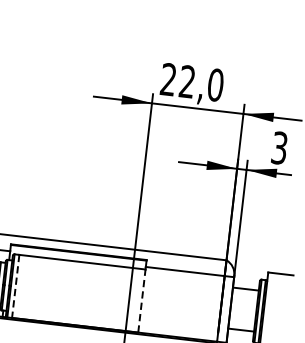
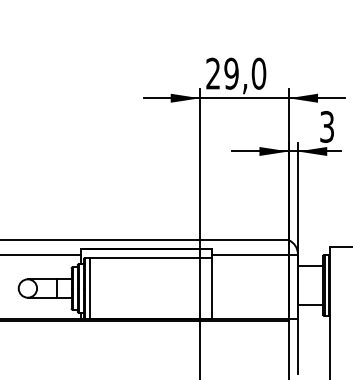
text: (187, 81) -> (231, 73), 22,0 -> 29,0
line: (15, 286) -> (89, 288), dashed -> solid
line: (142, 301) -> (212, 288), dashed -> solid

